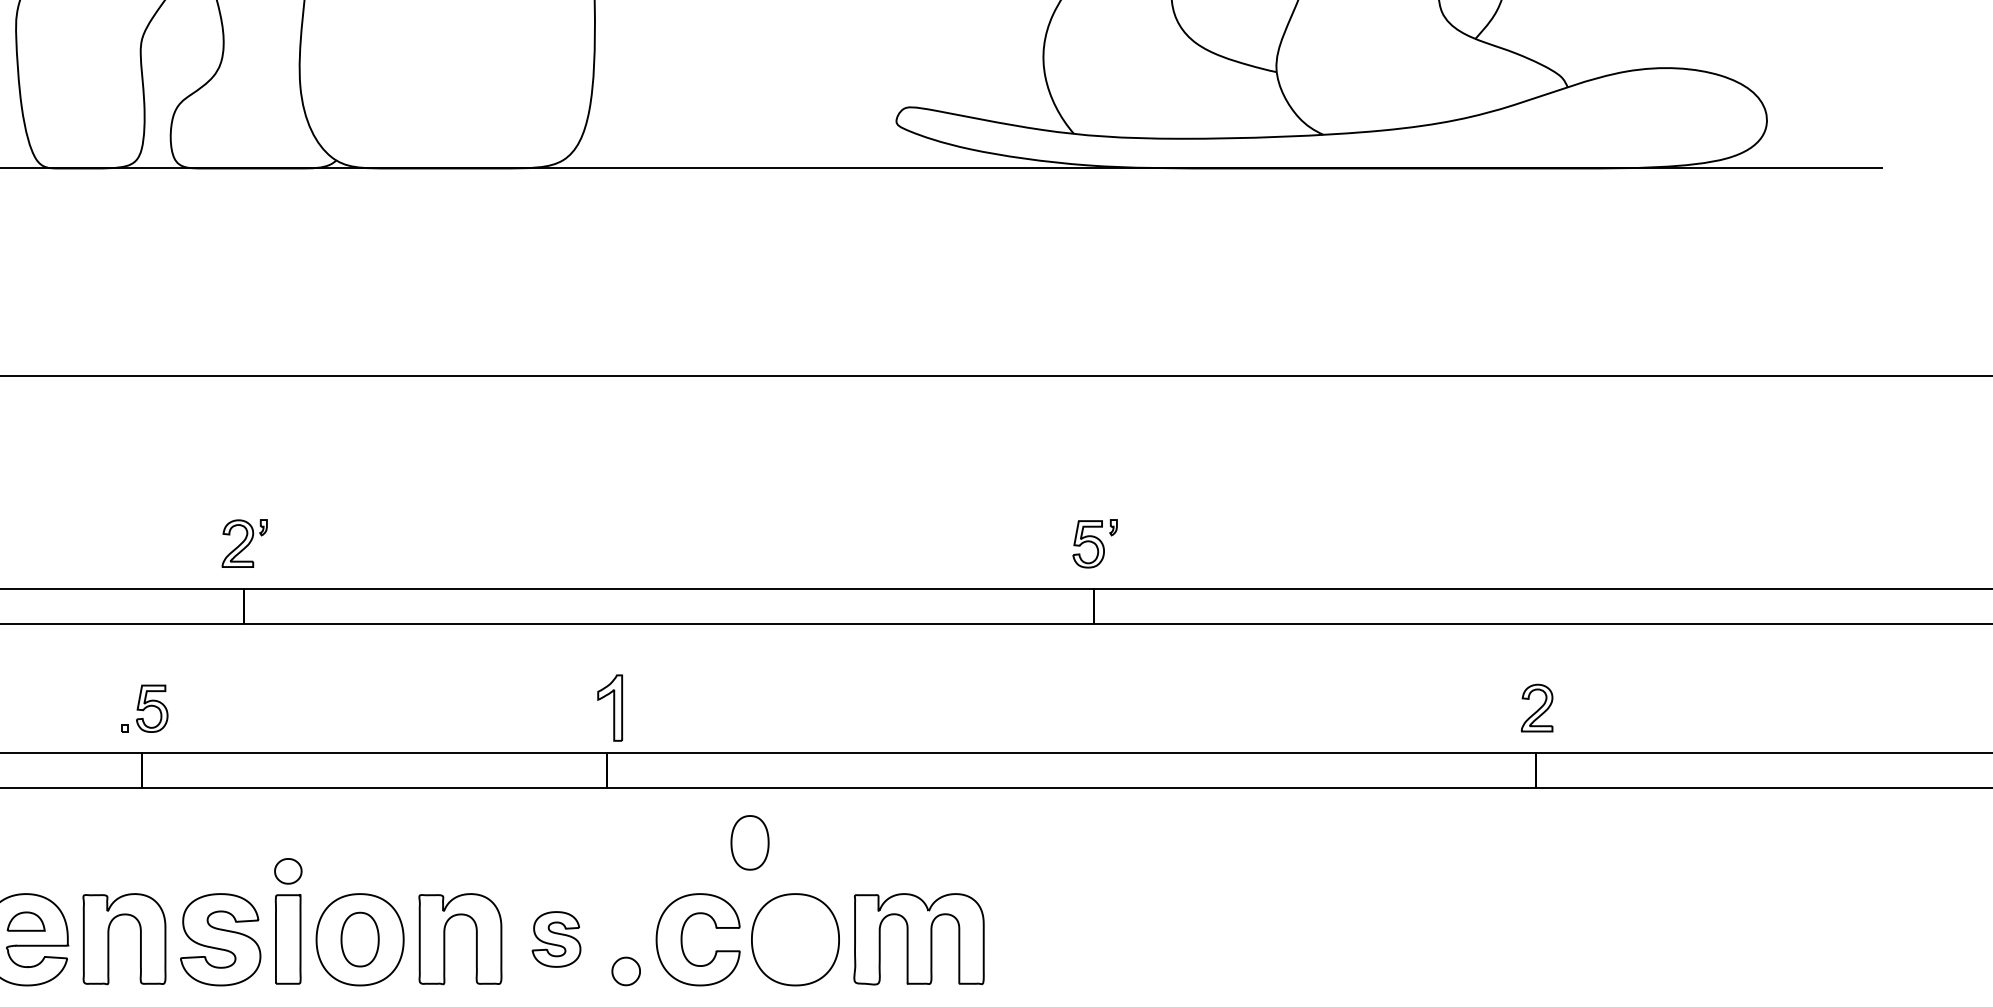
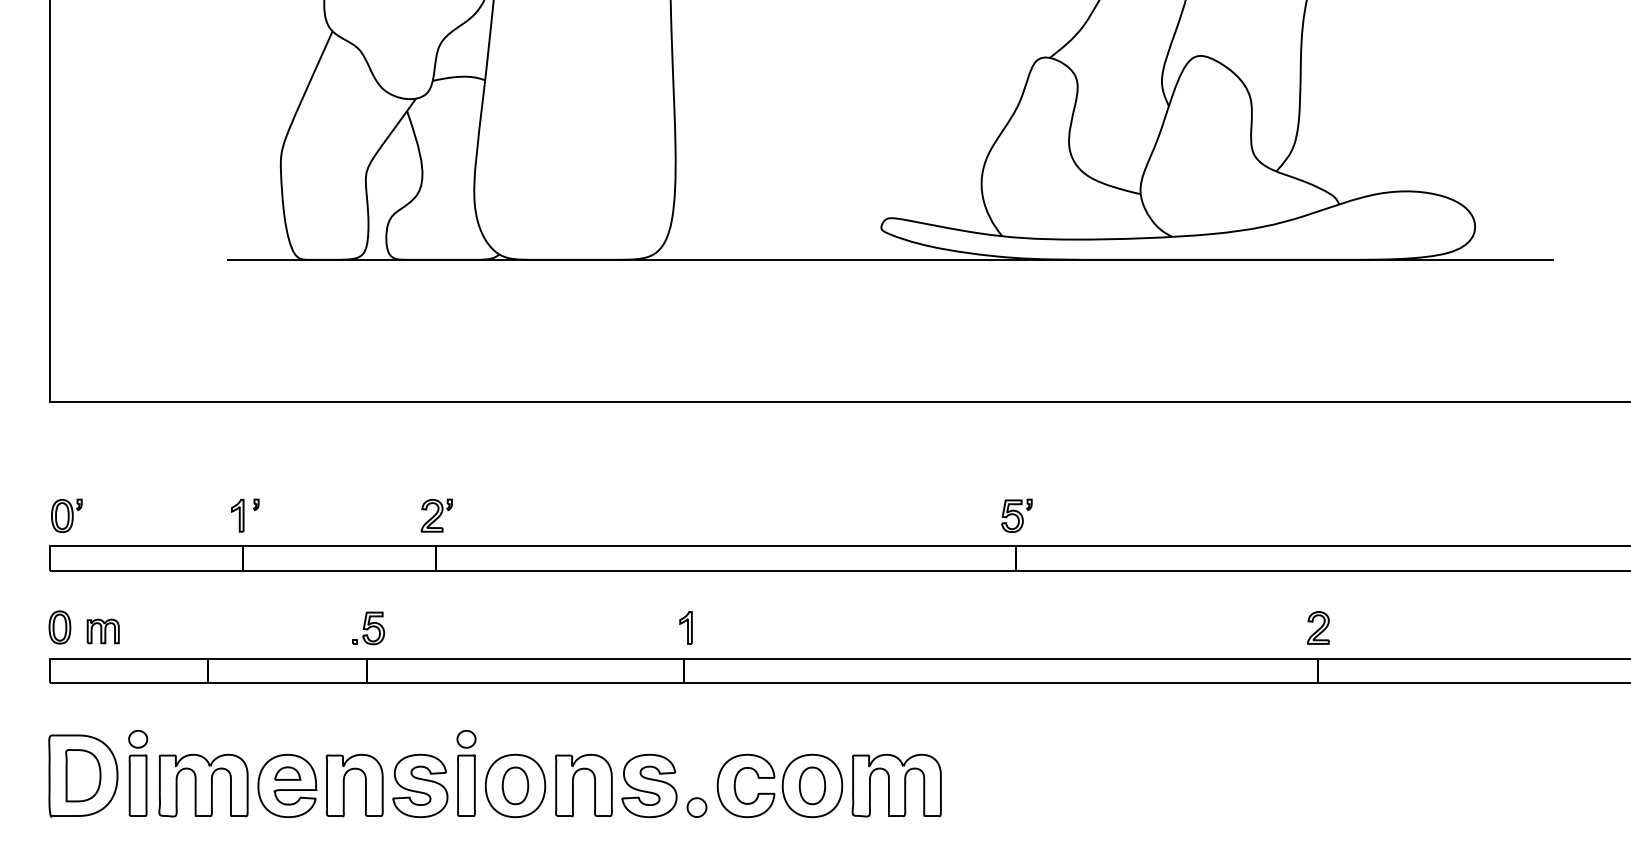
part: (609, 707) -> (685, 627), size x0.71
part: (750, 842) -> (812, 785), moved
part: (556, 939) -> (649, 785), size x1.67

